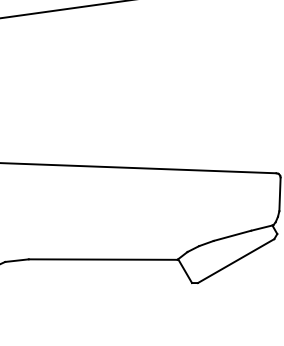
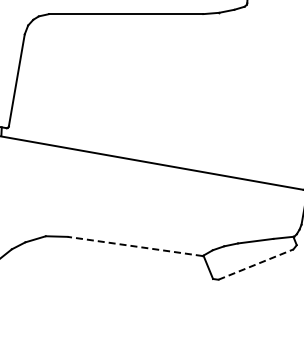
line: (102, 259) -> (134, 246), solid -> dashed
line: (236, 260) -> (256, 264), solid -> dashed

